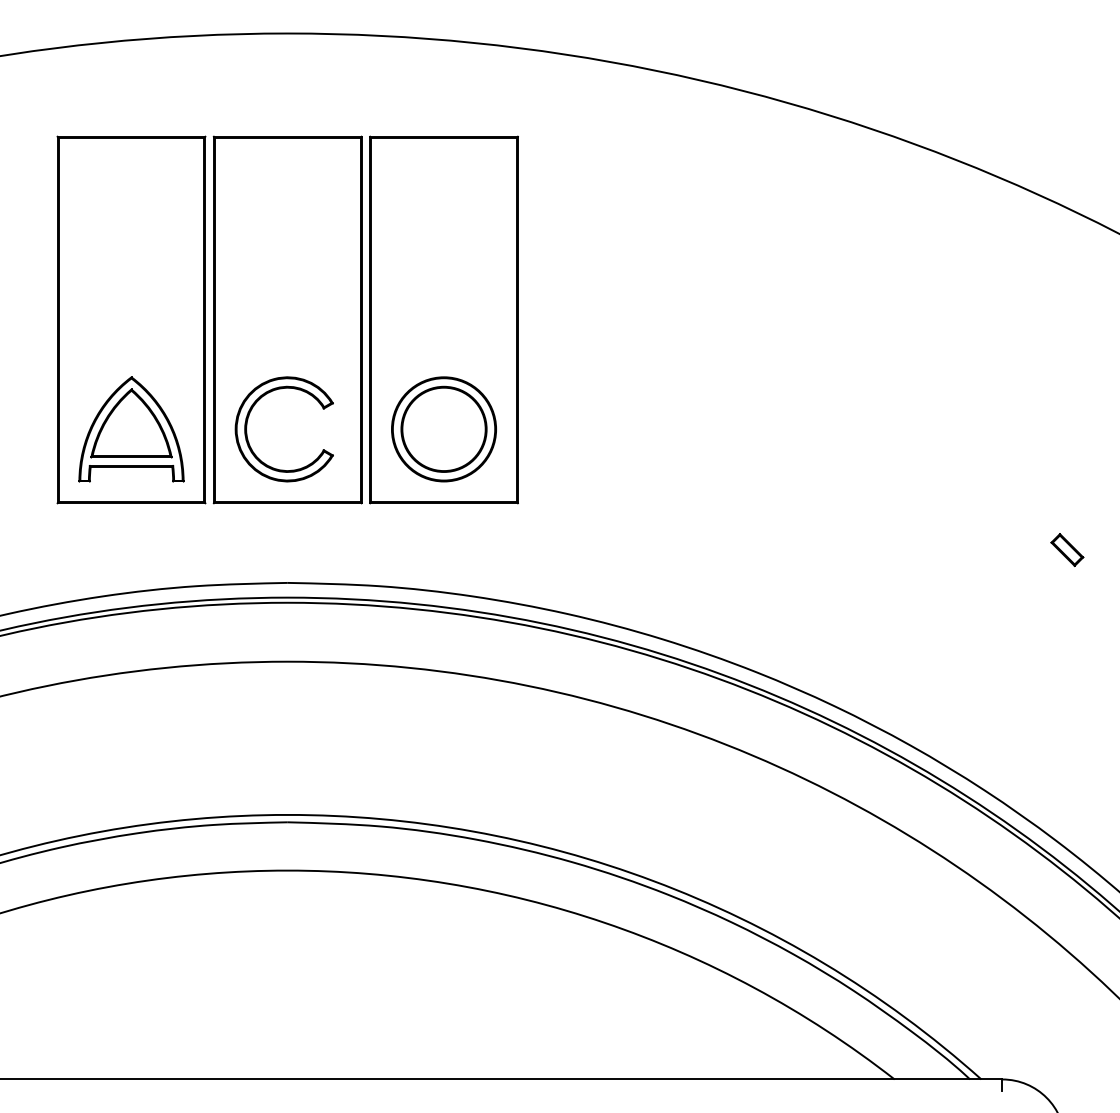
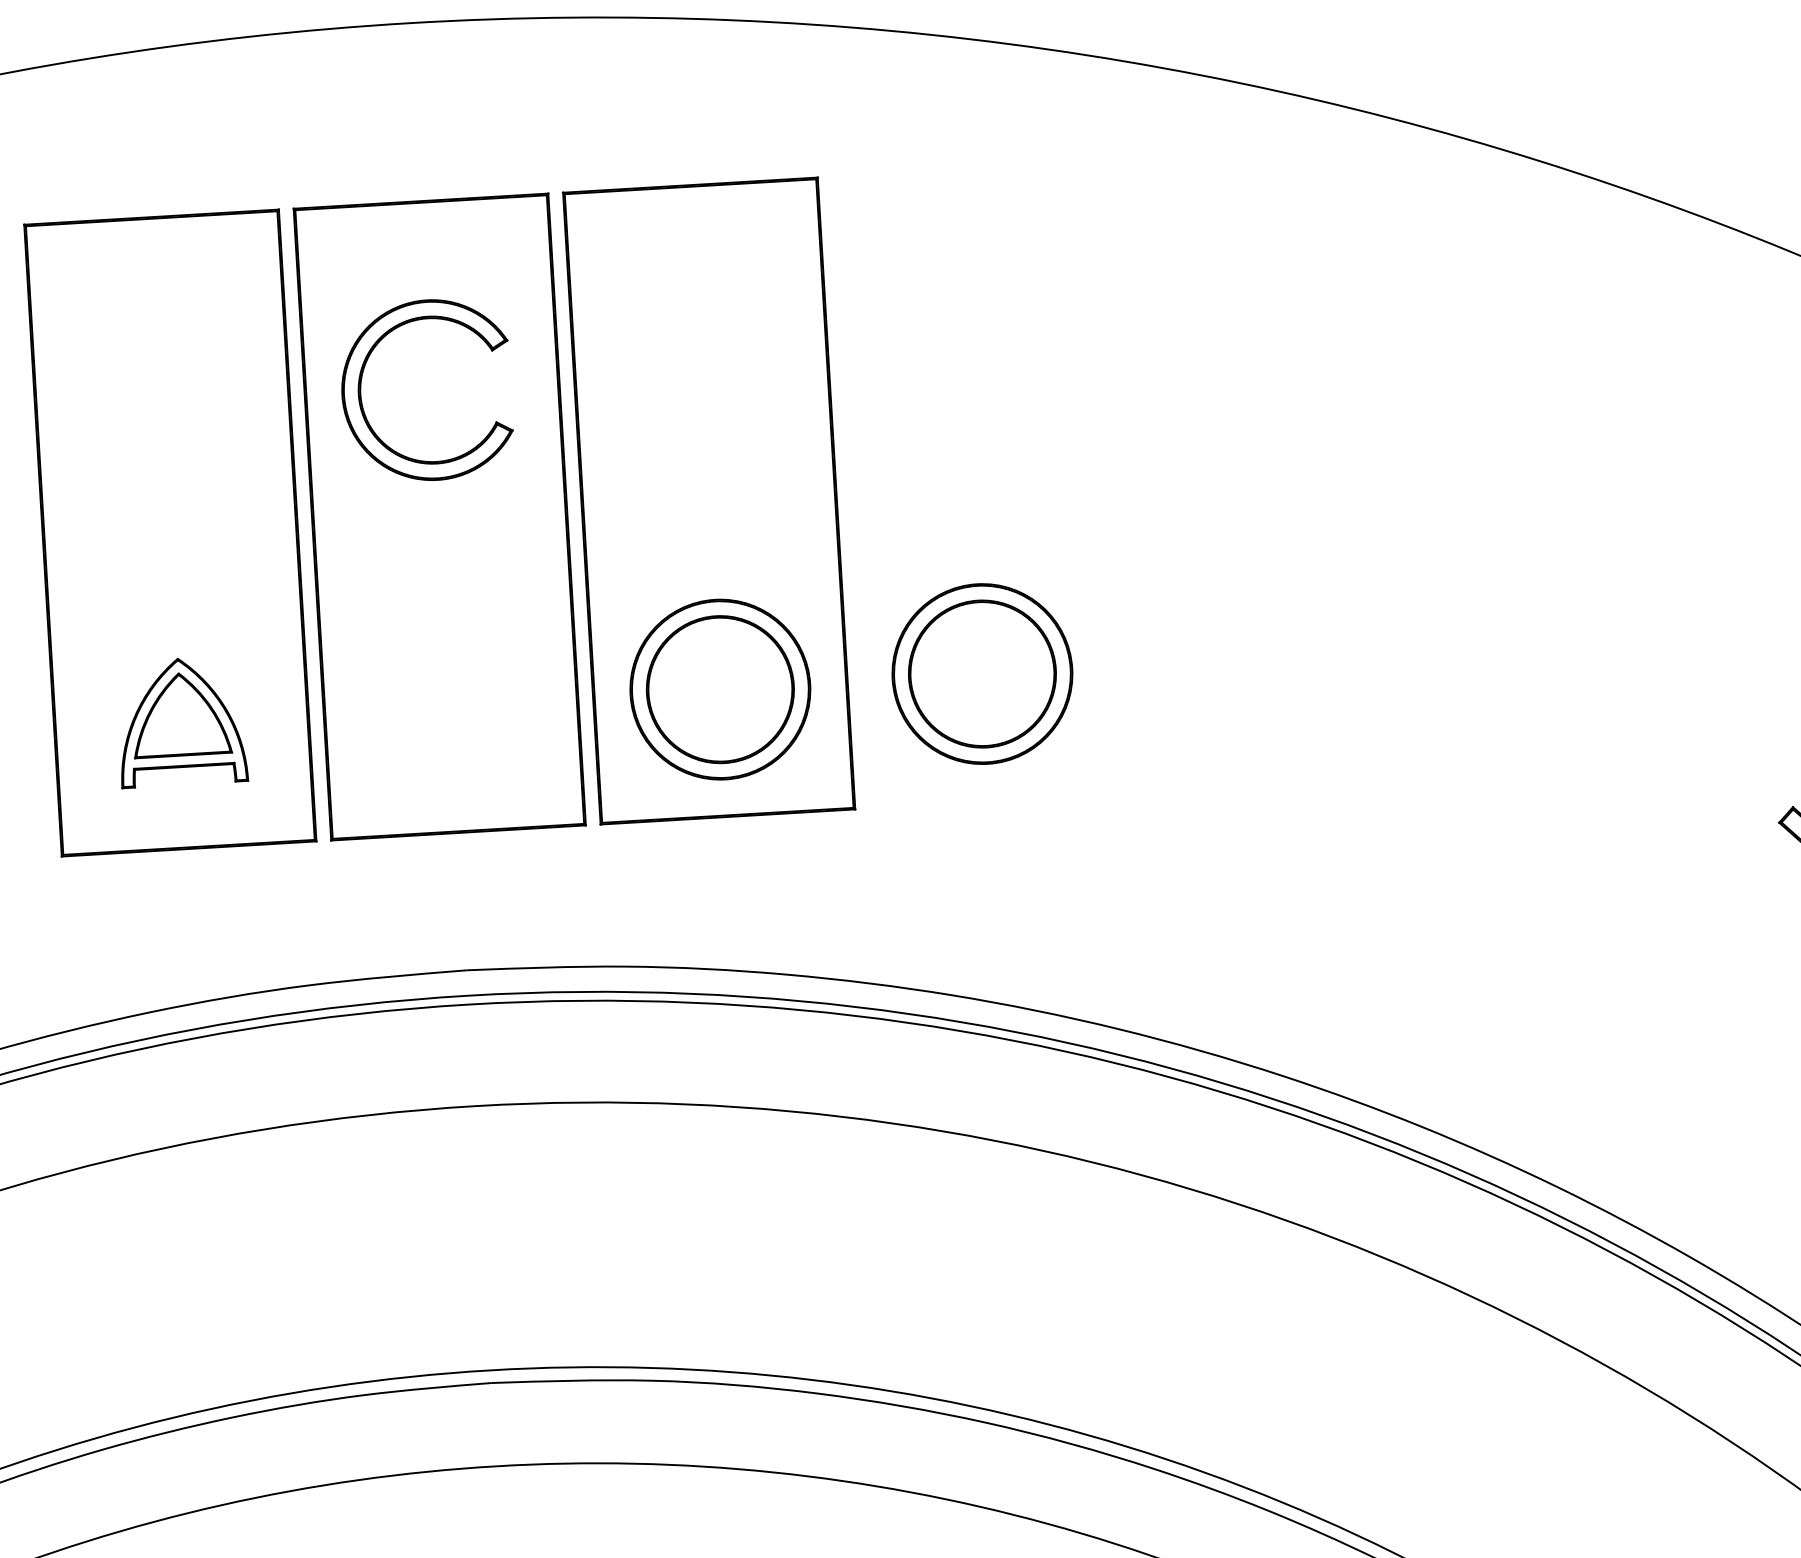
part: (247, 427) -> (362, 390), moved
part: (131, 429) -> (181, 721), size x0.7
part: (595, 429) -> (981, 674), added

